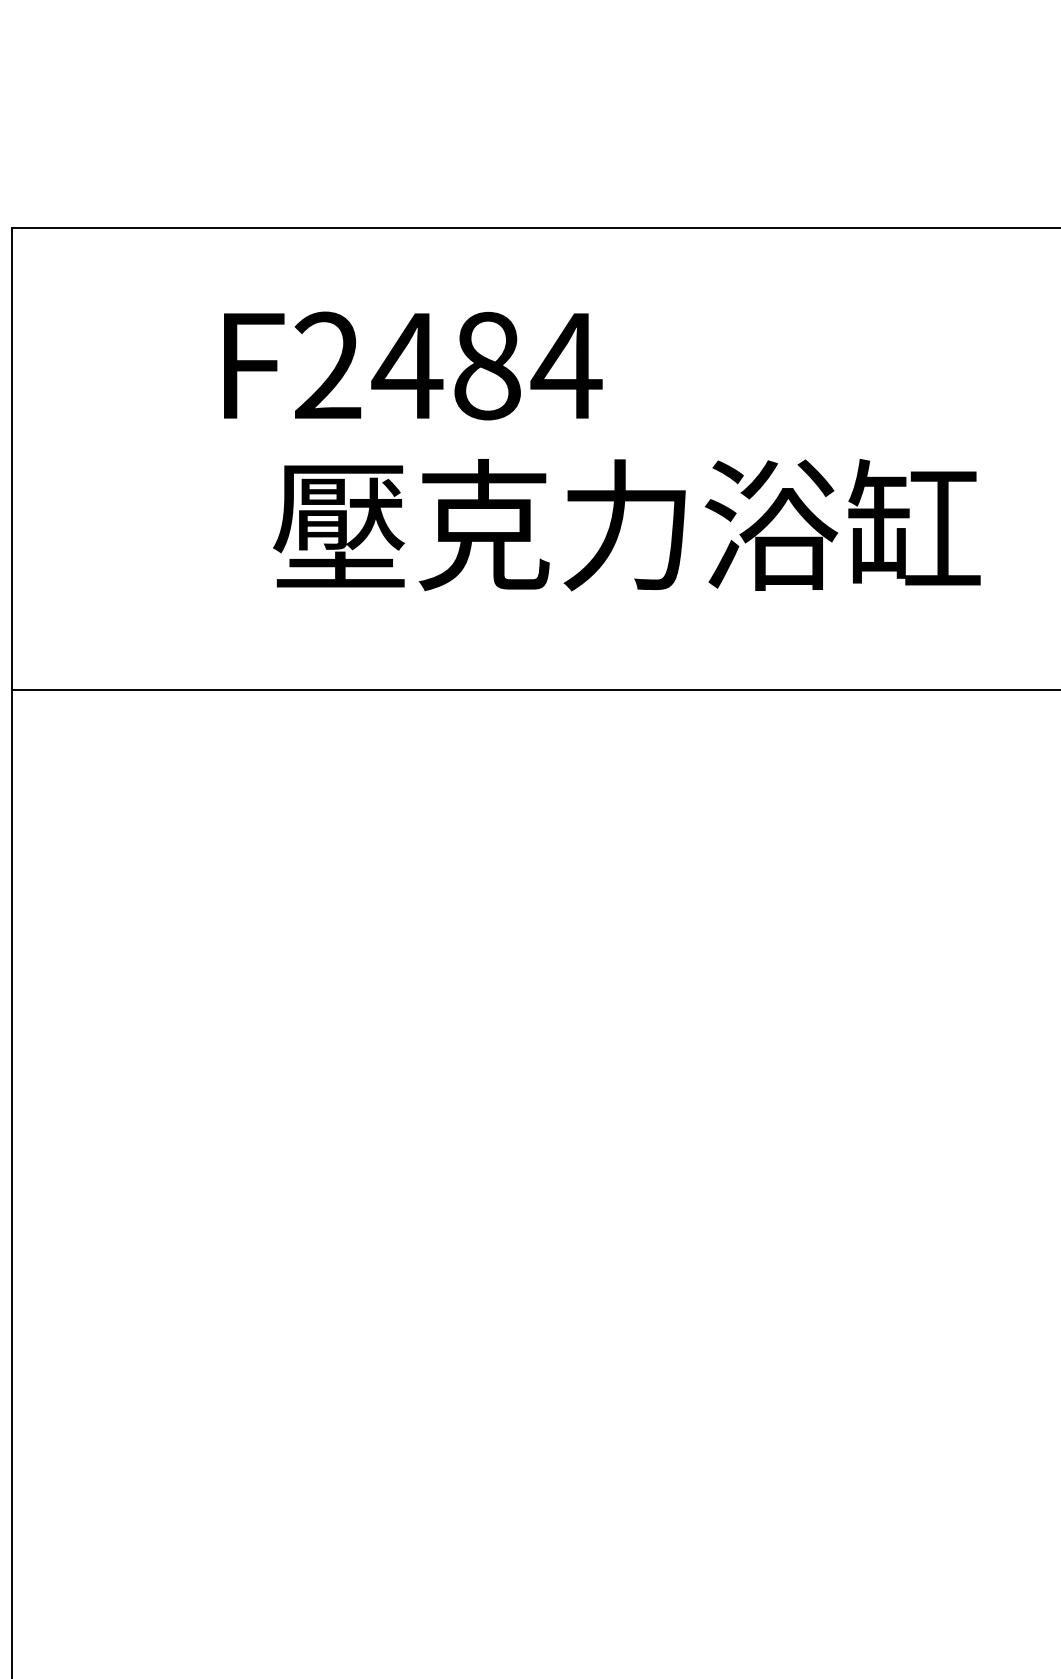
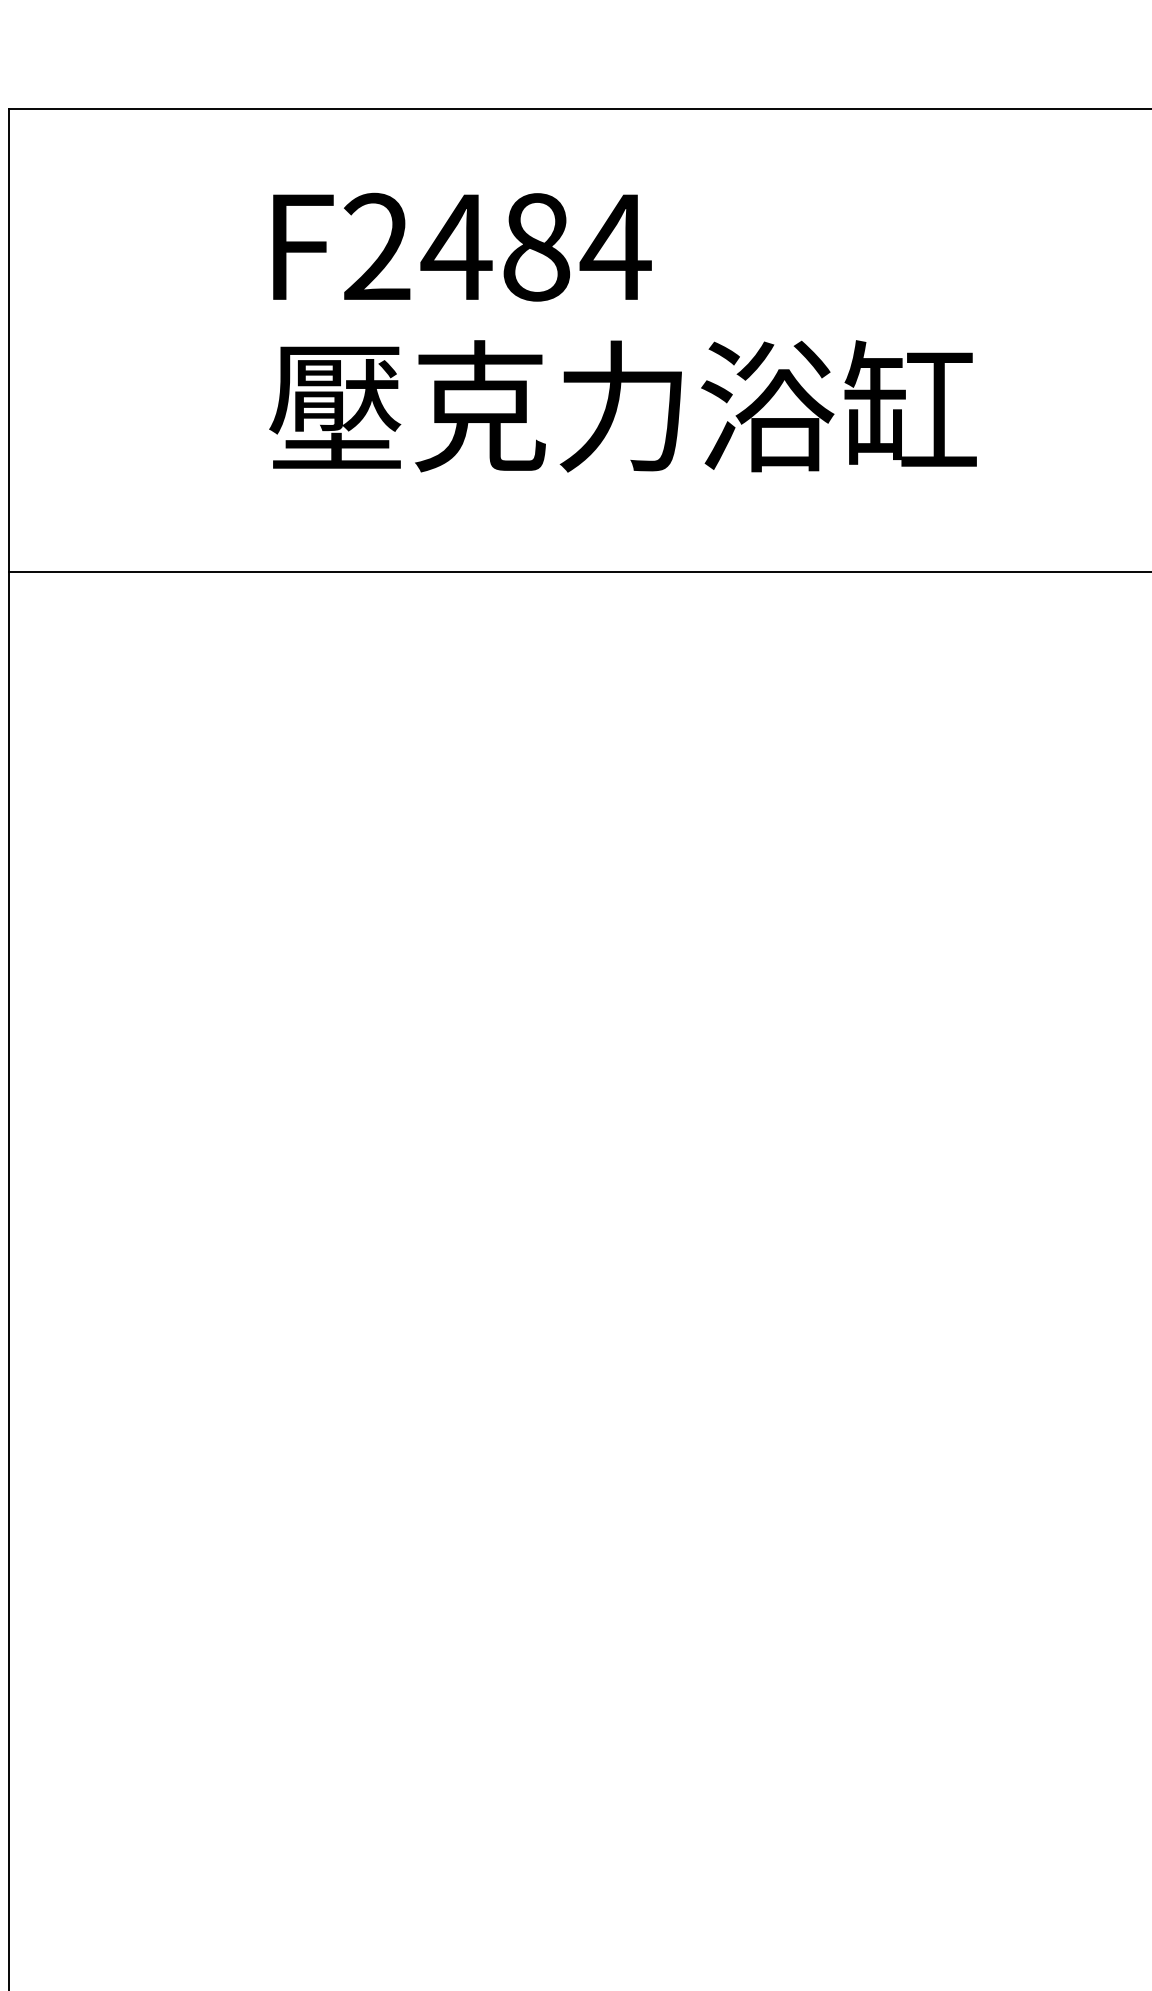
text: (413, 365) -> (462, 246), moved

